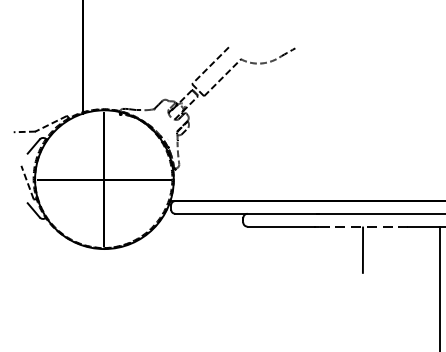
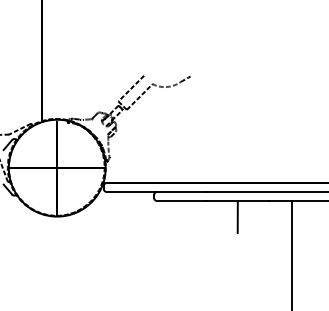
line: (362, 225) -> (237, 200), dashed -> solid

